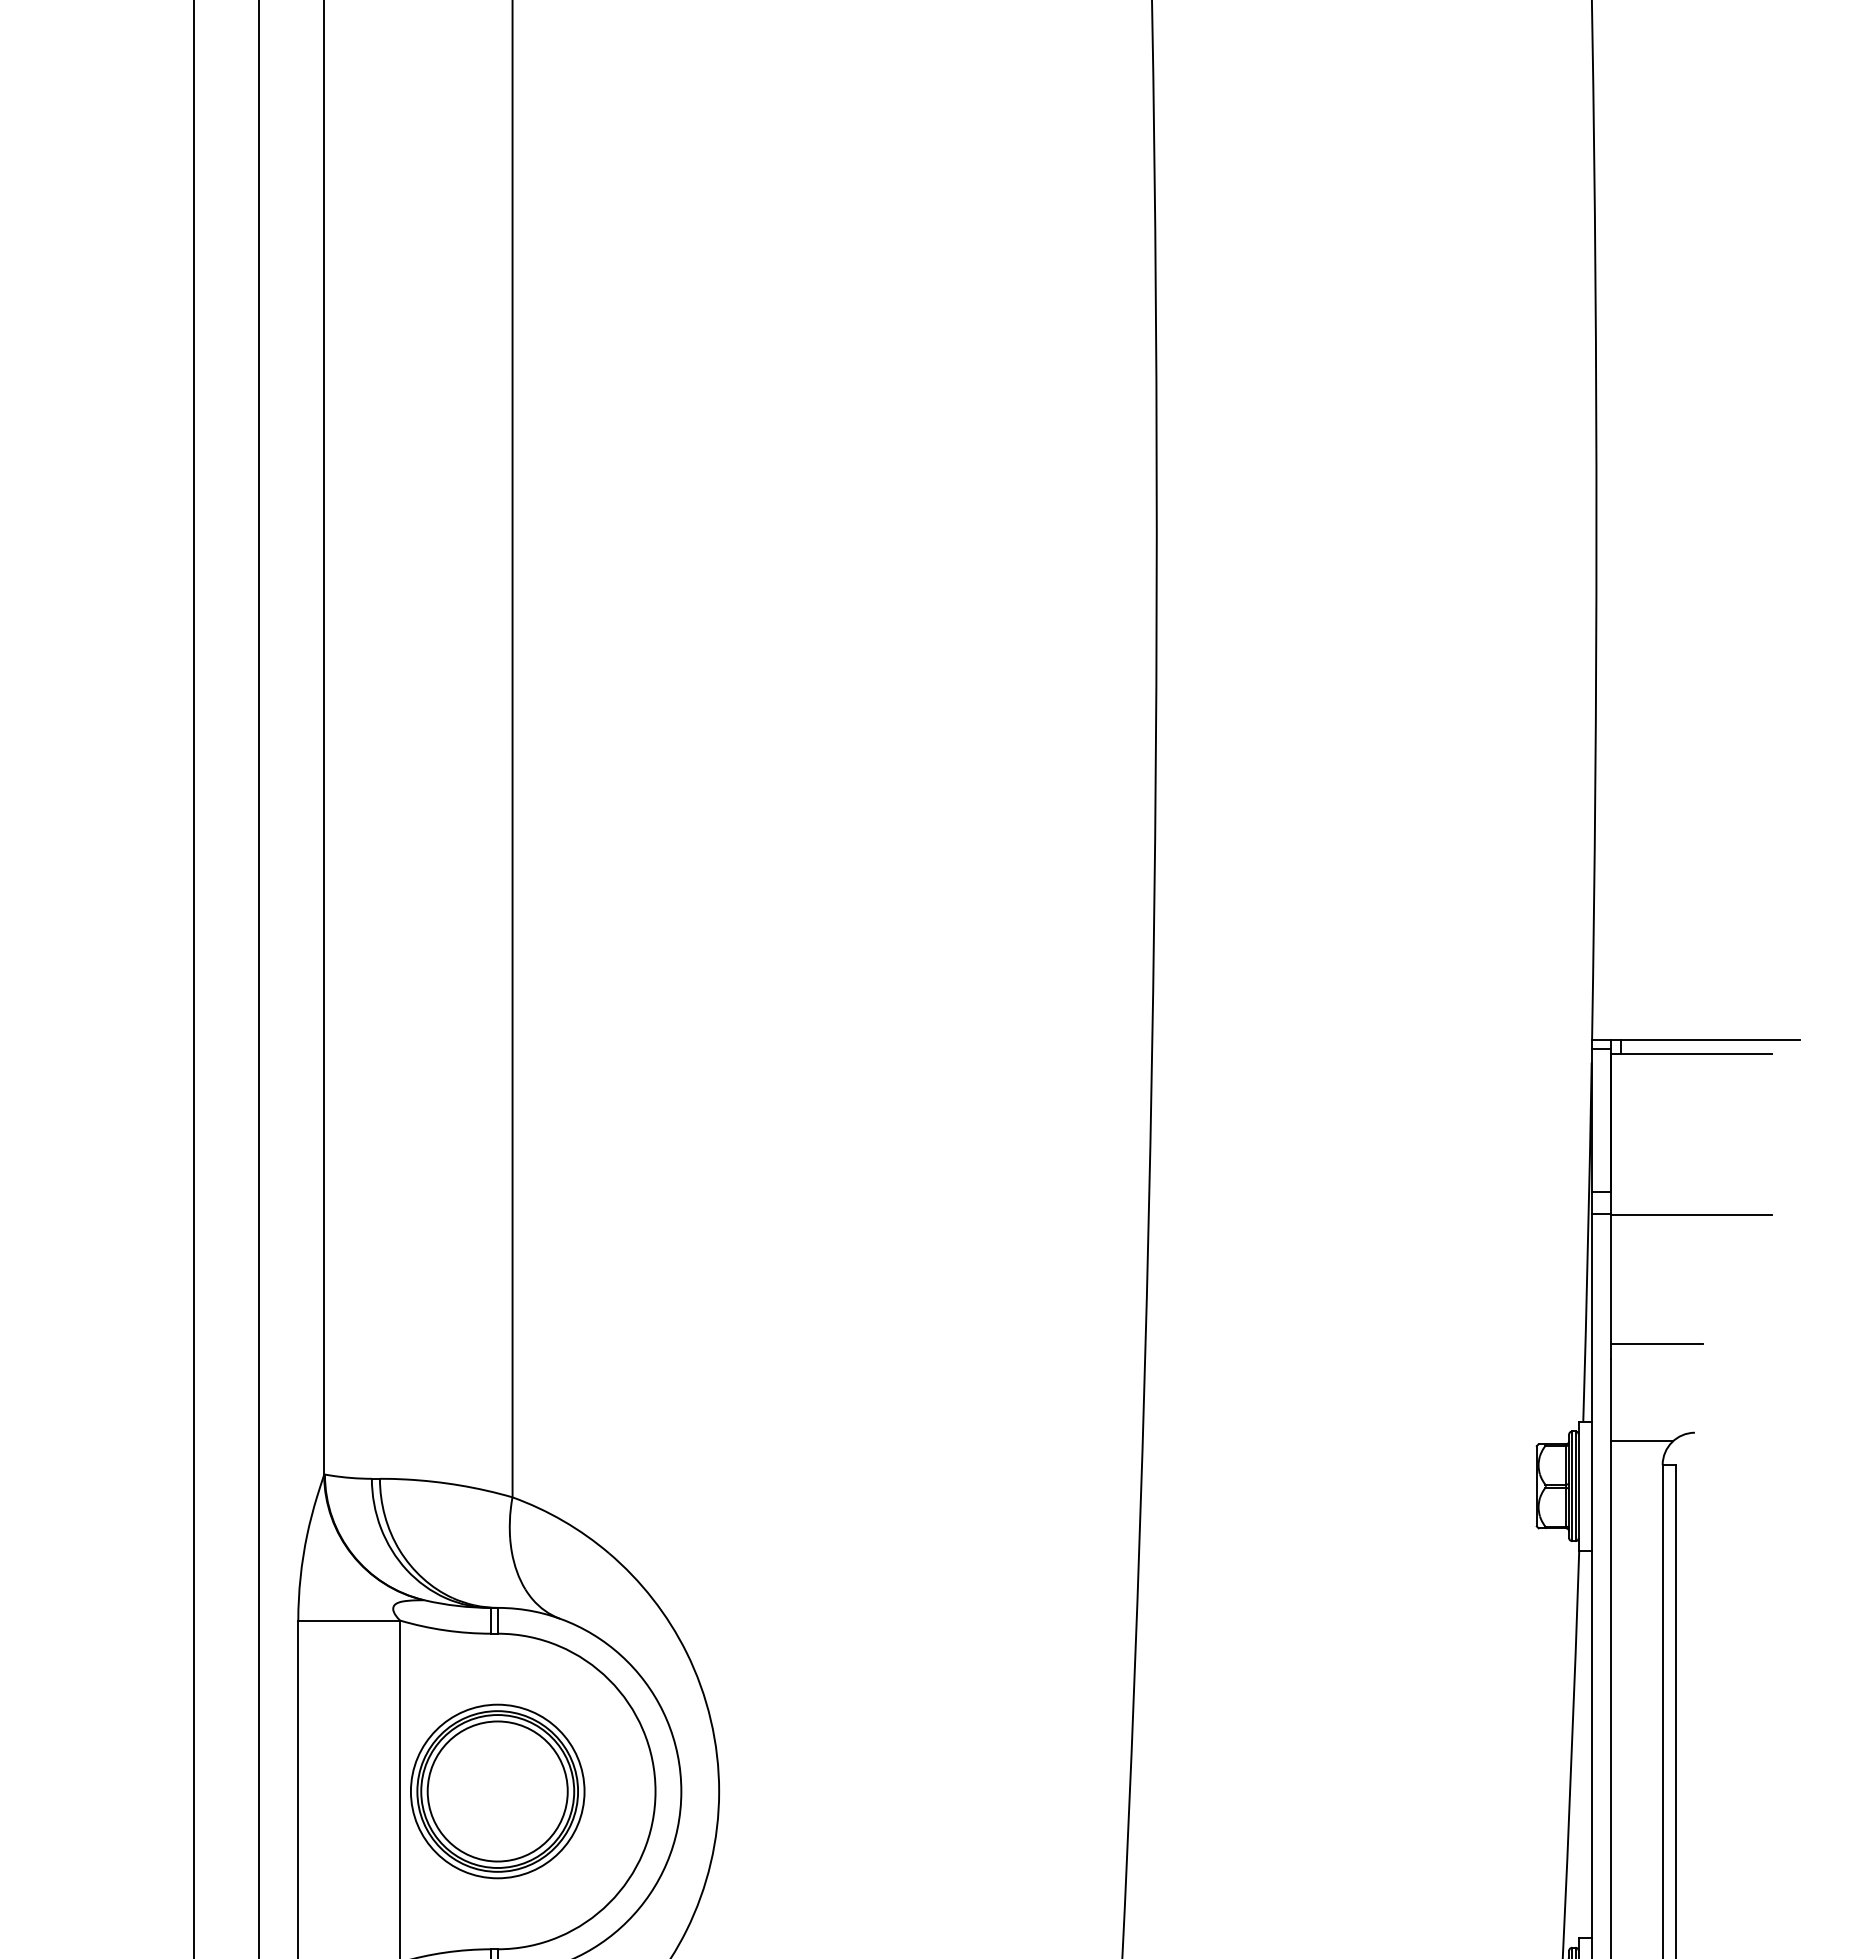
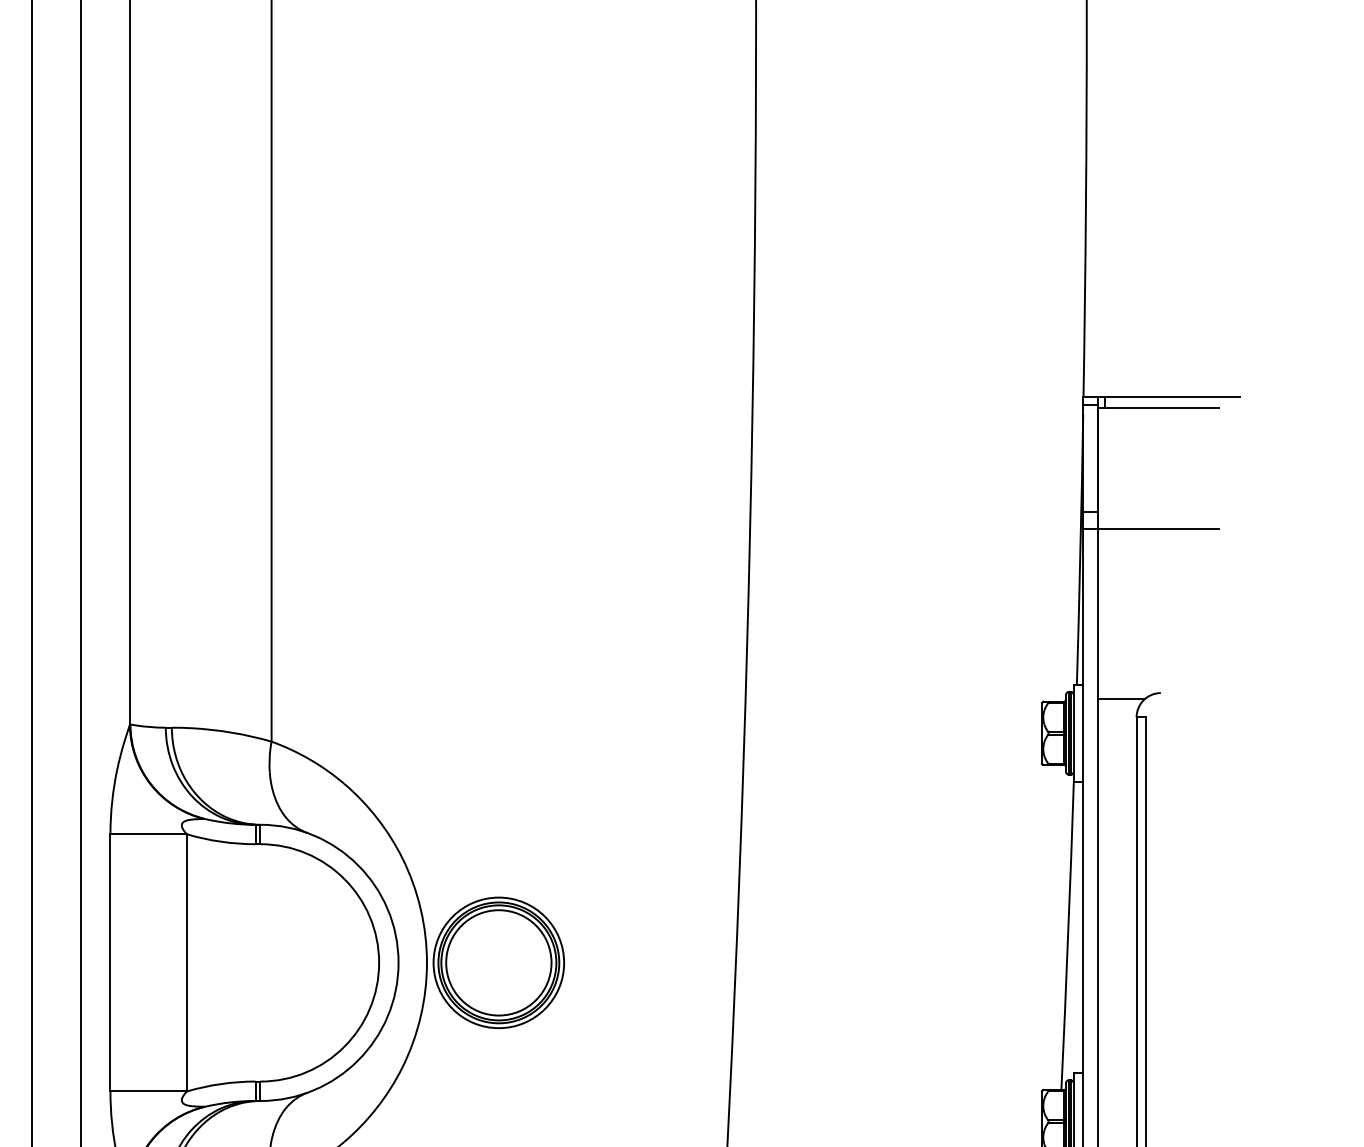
line: (1656, 1344) -> (1131, 626), removed
part: (497, 1791) -> (498, 962), moved

